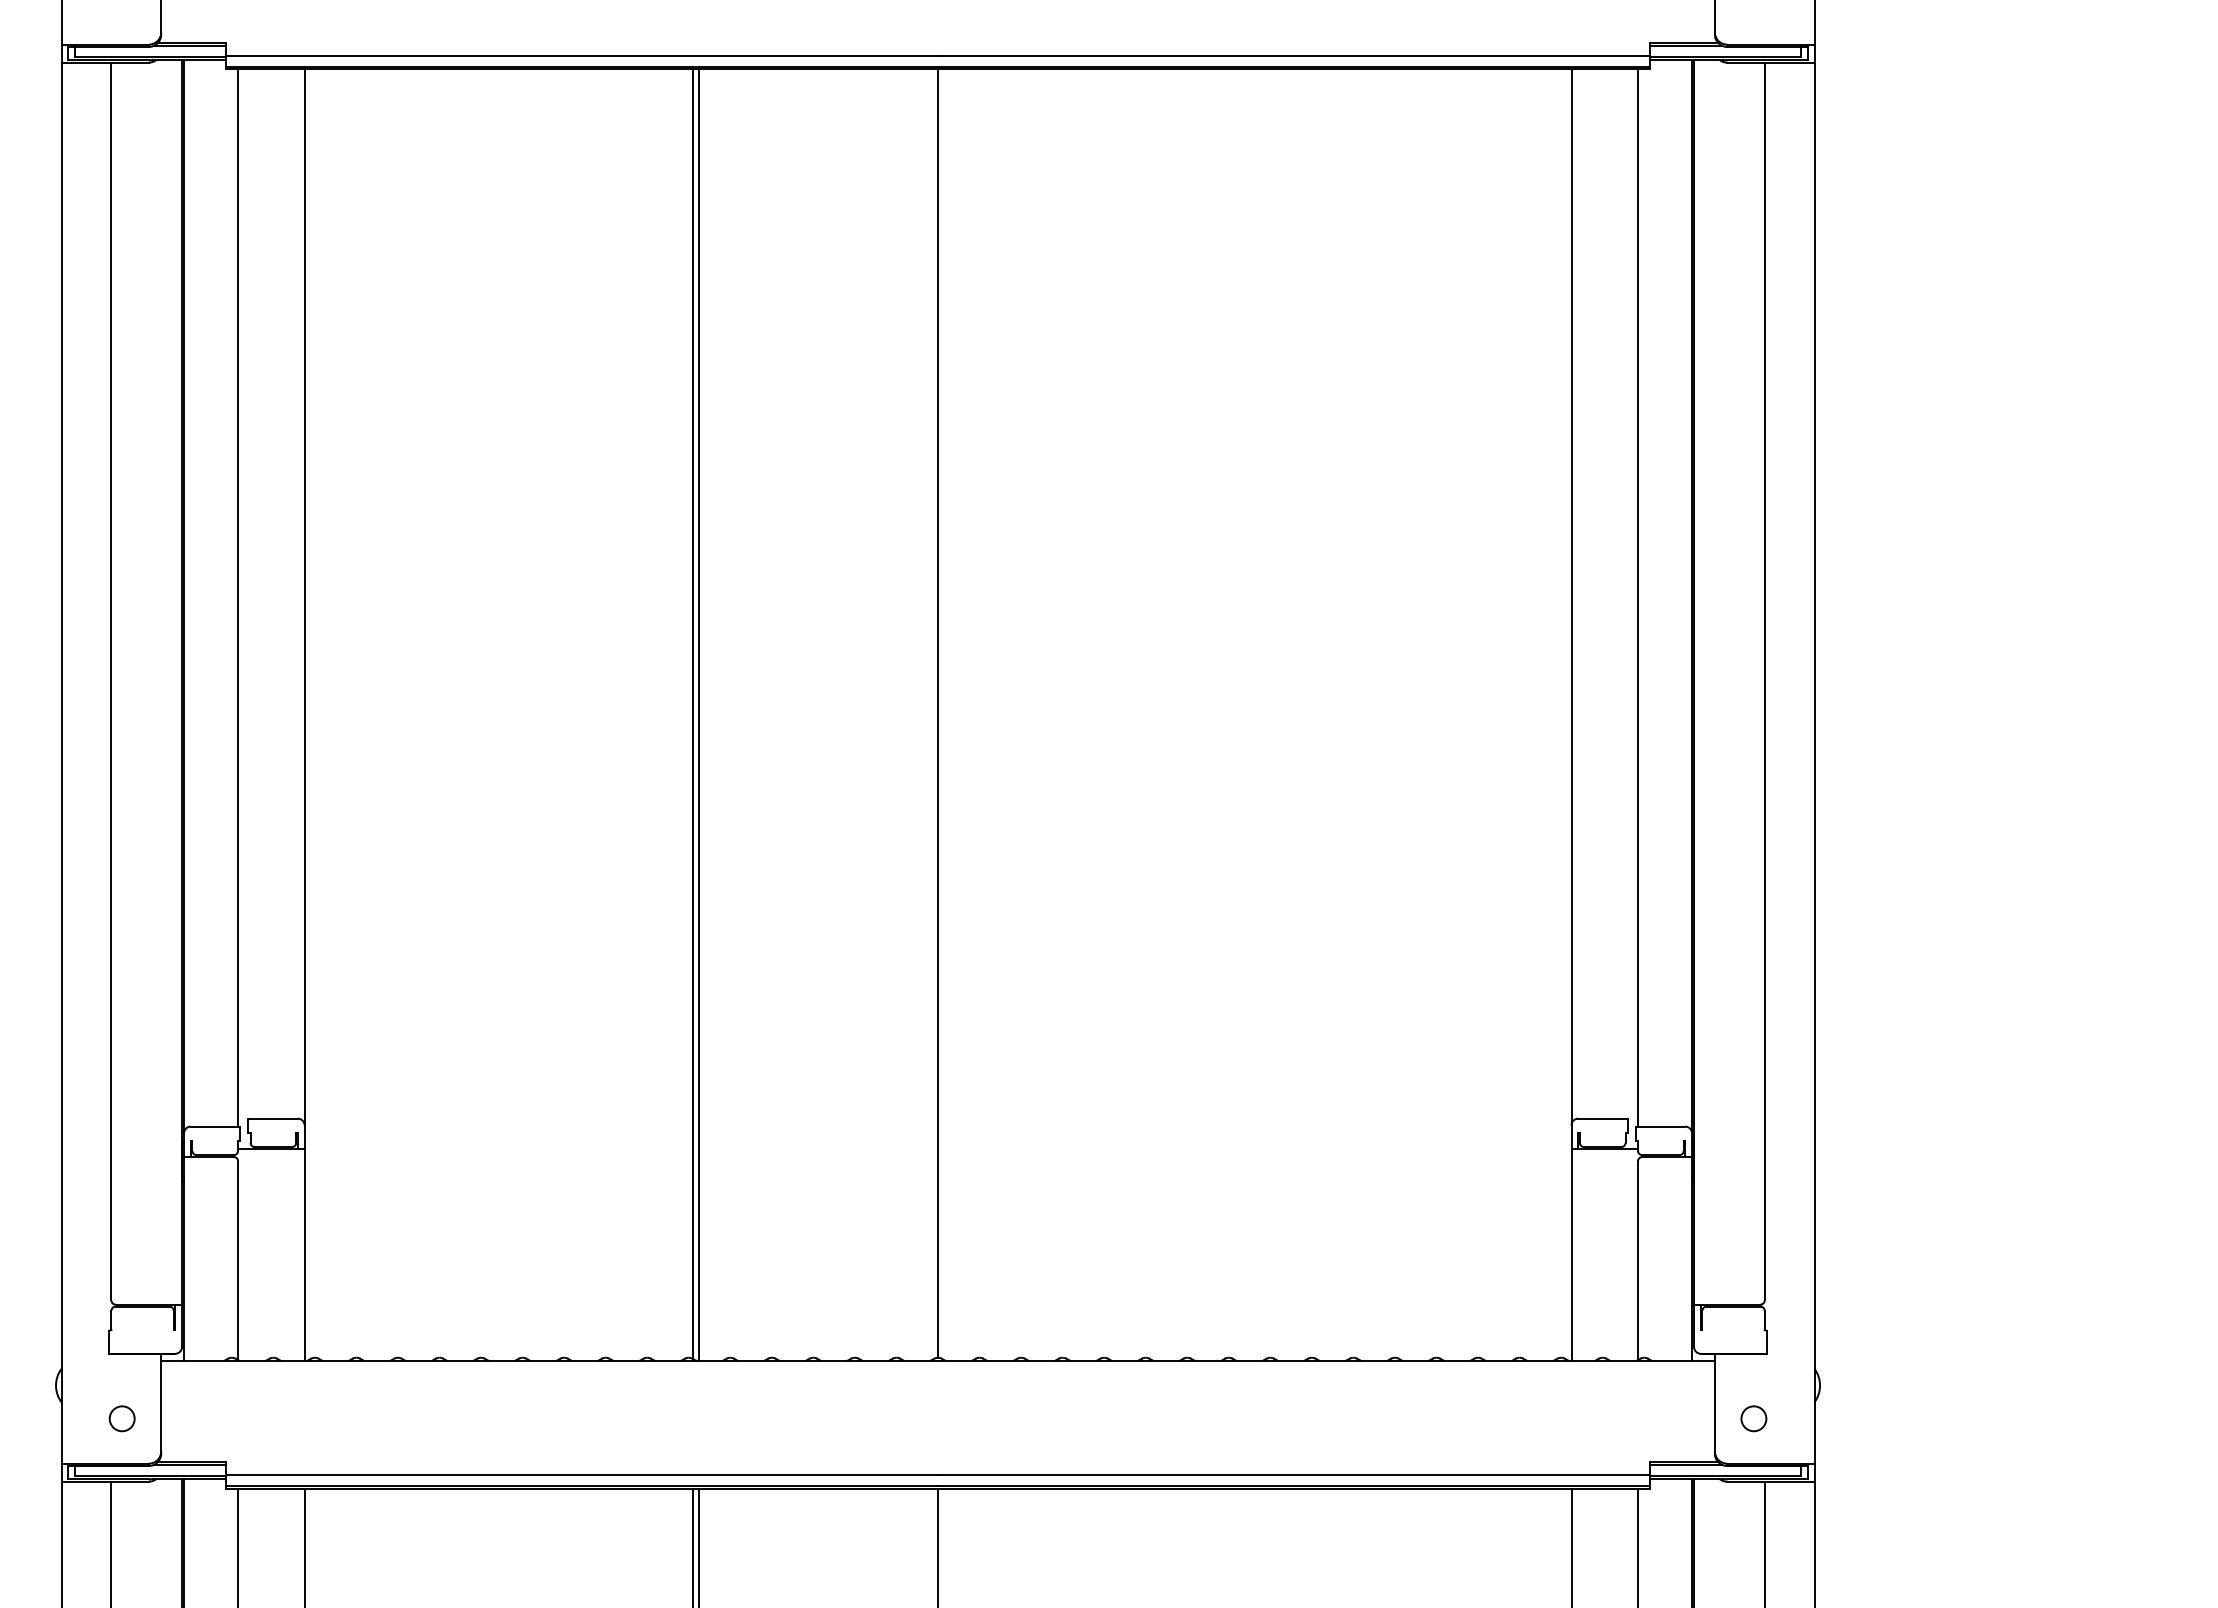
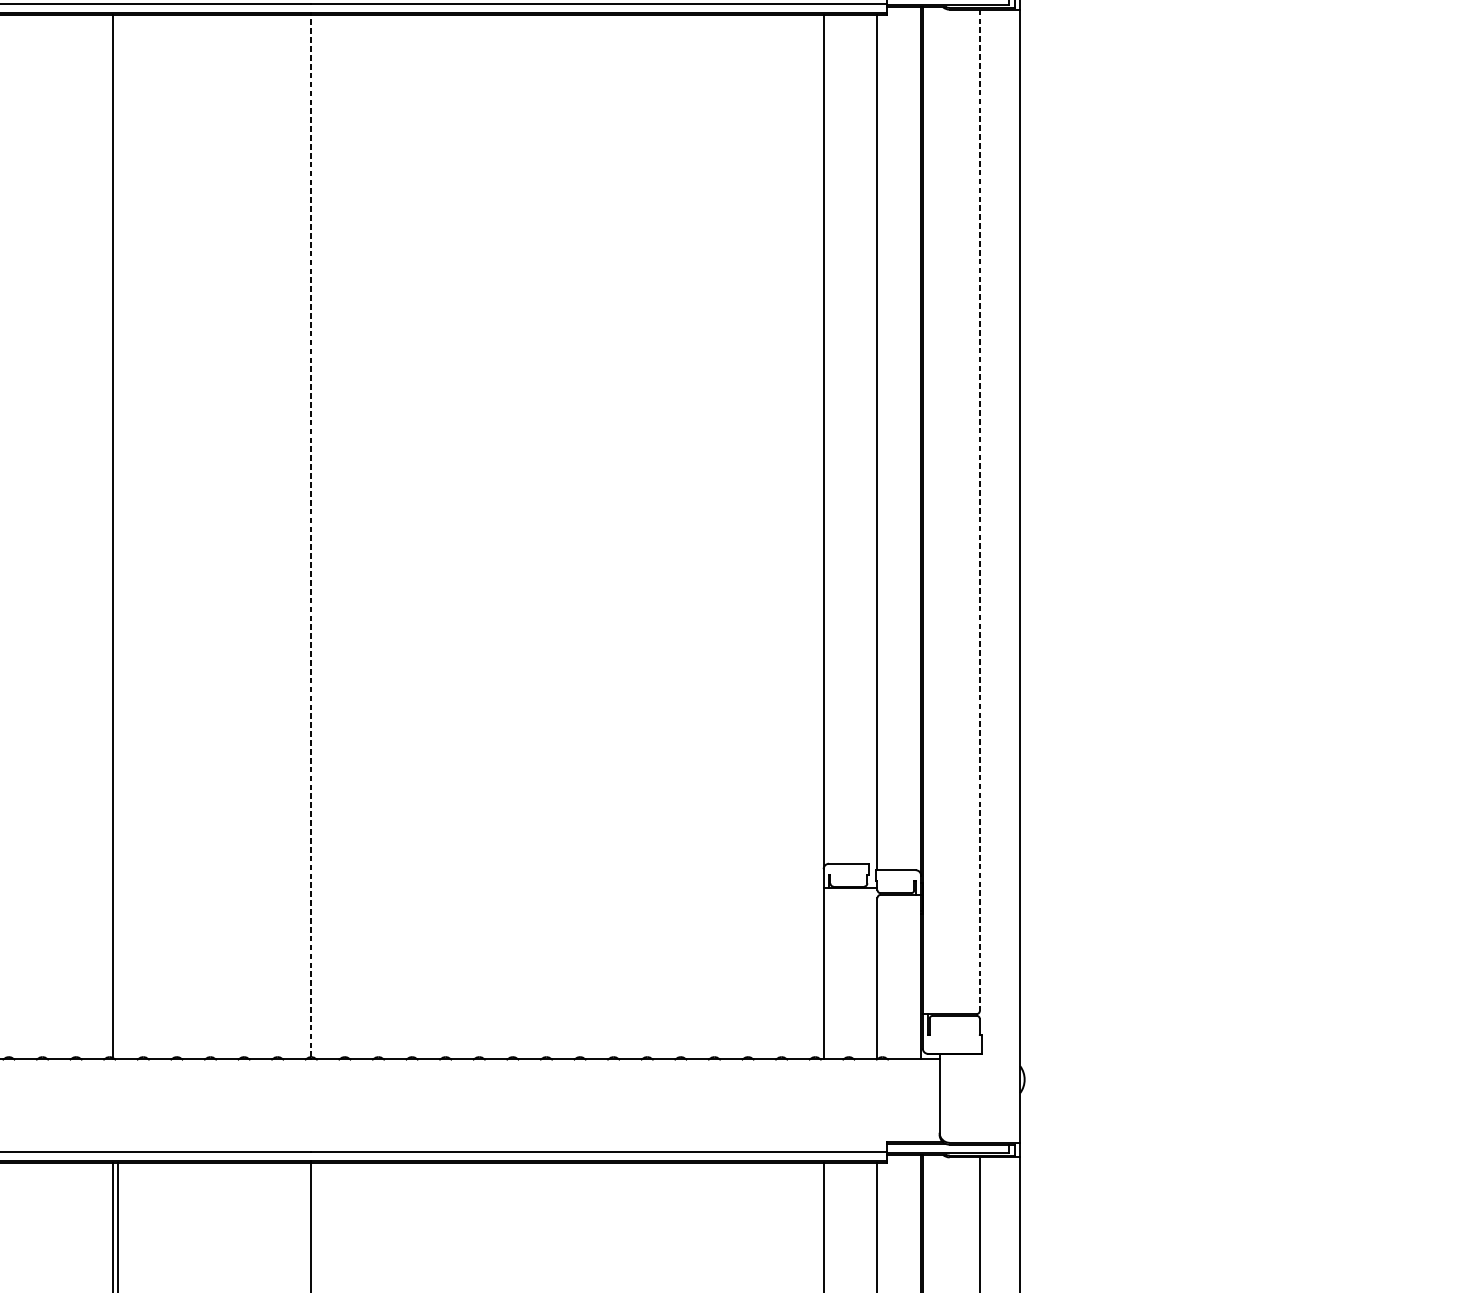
line: (1764, 681) -> (979, 510), solid -> dashed
line: (938, 713) -> (311, 536), solid -> dashed
line: (699, 714) -> (118, 536), removed
circle: (1753, 1418) -> (970, 1106), removed

